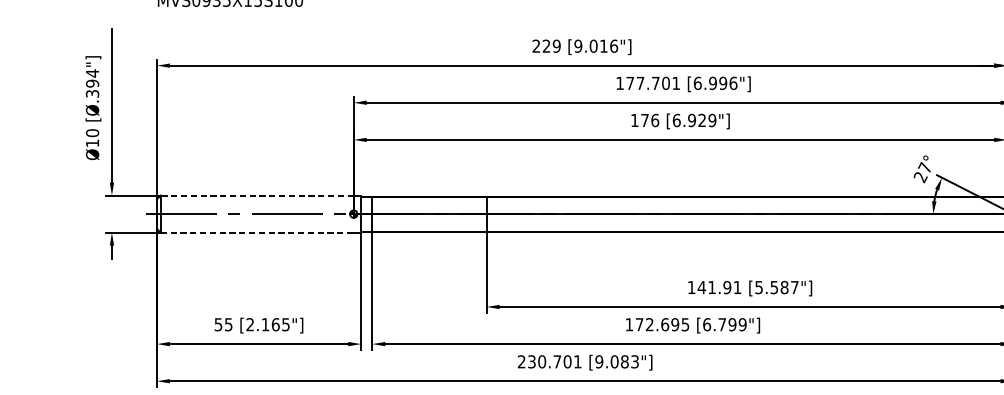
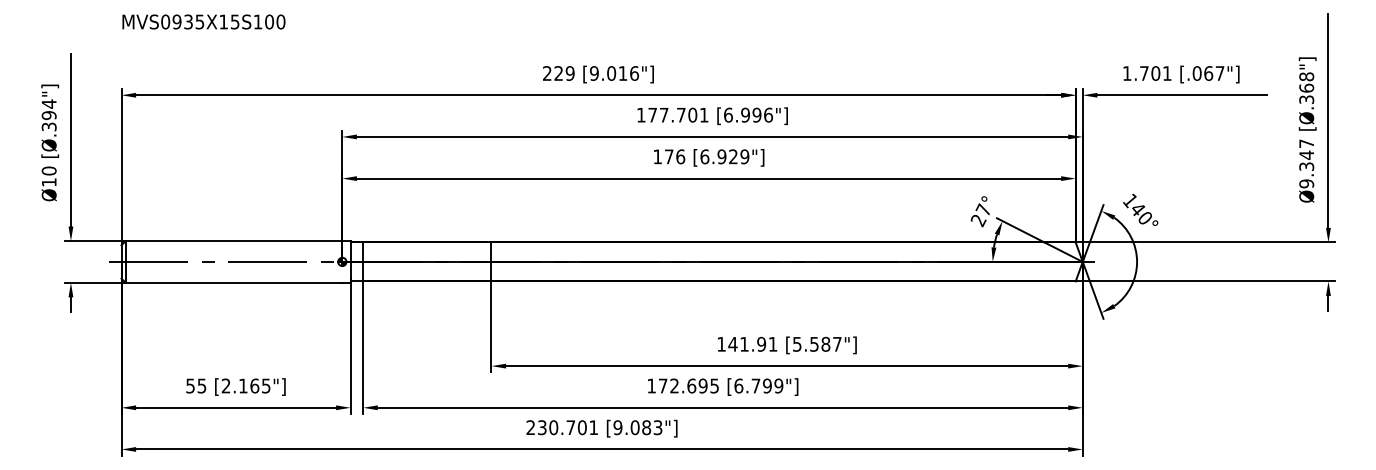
line: (256, 195) -> (233, 241), dashed -> solid
line: (257, 232) -> (234, 282), dashed -> solid

